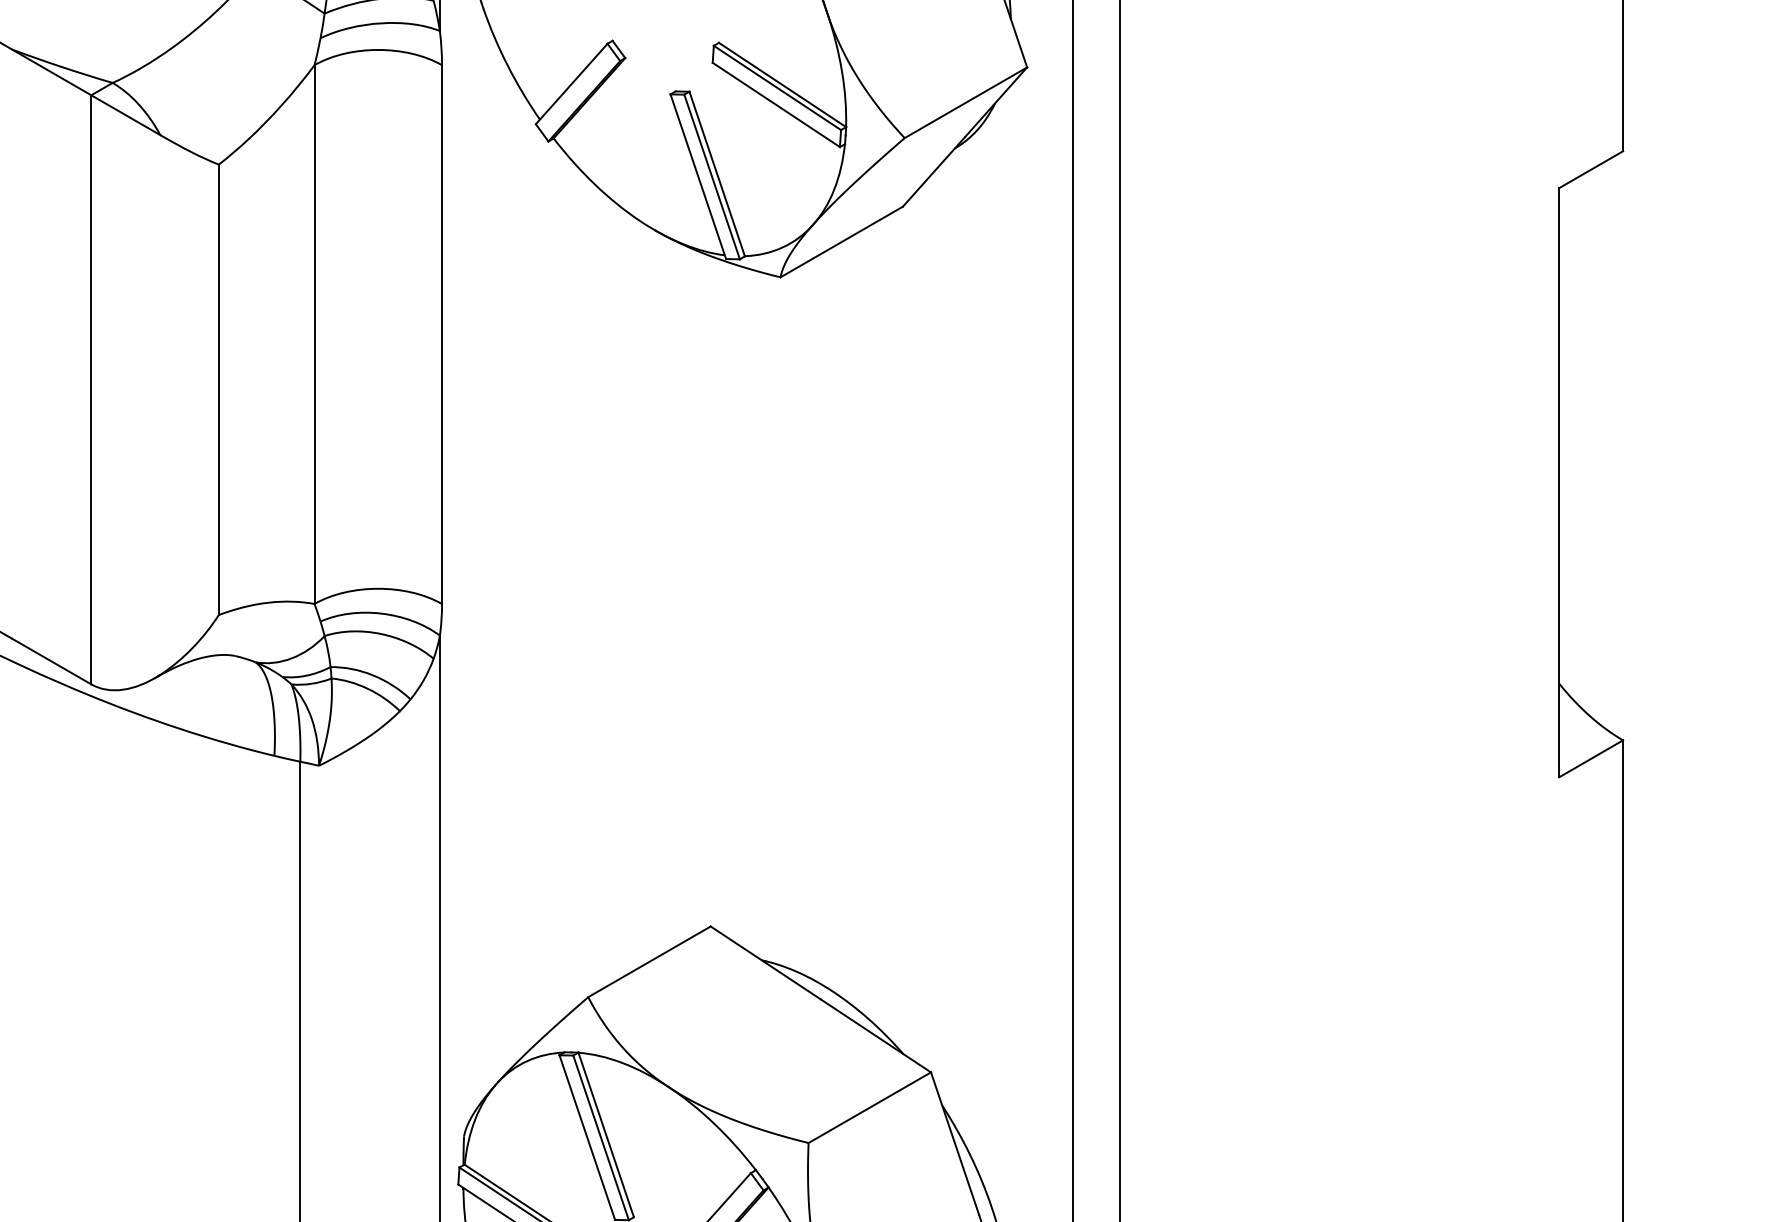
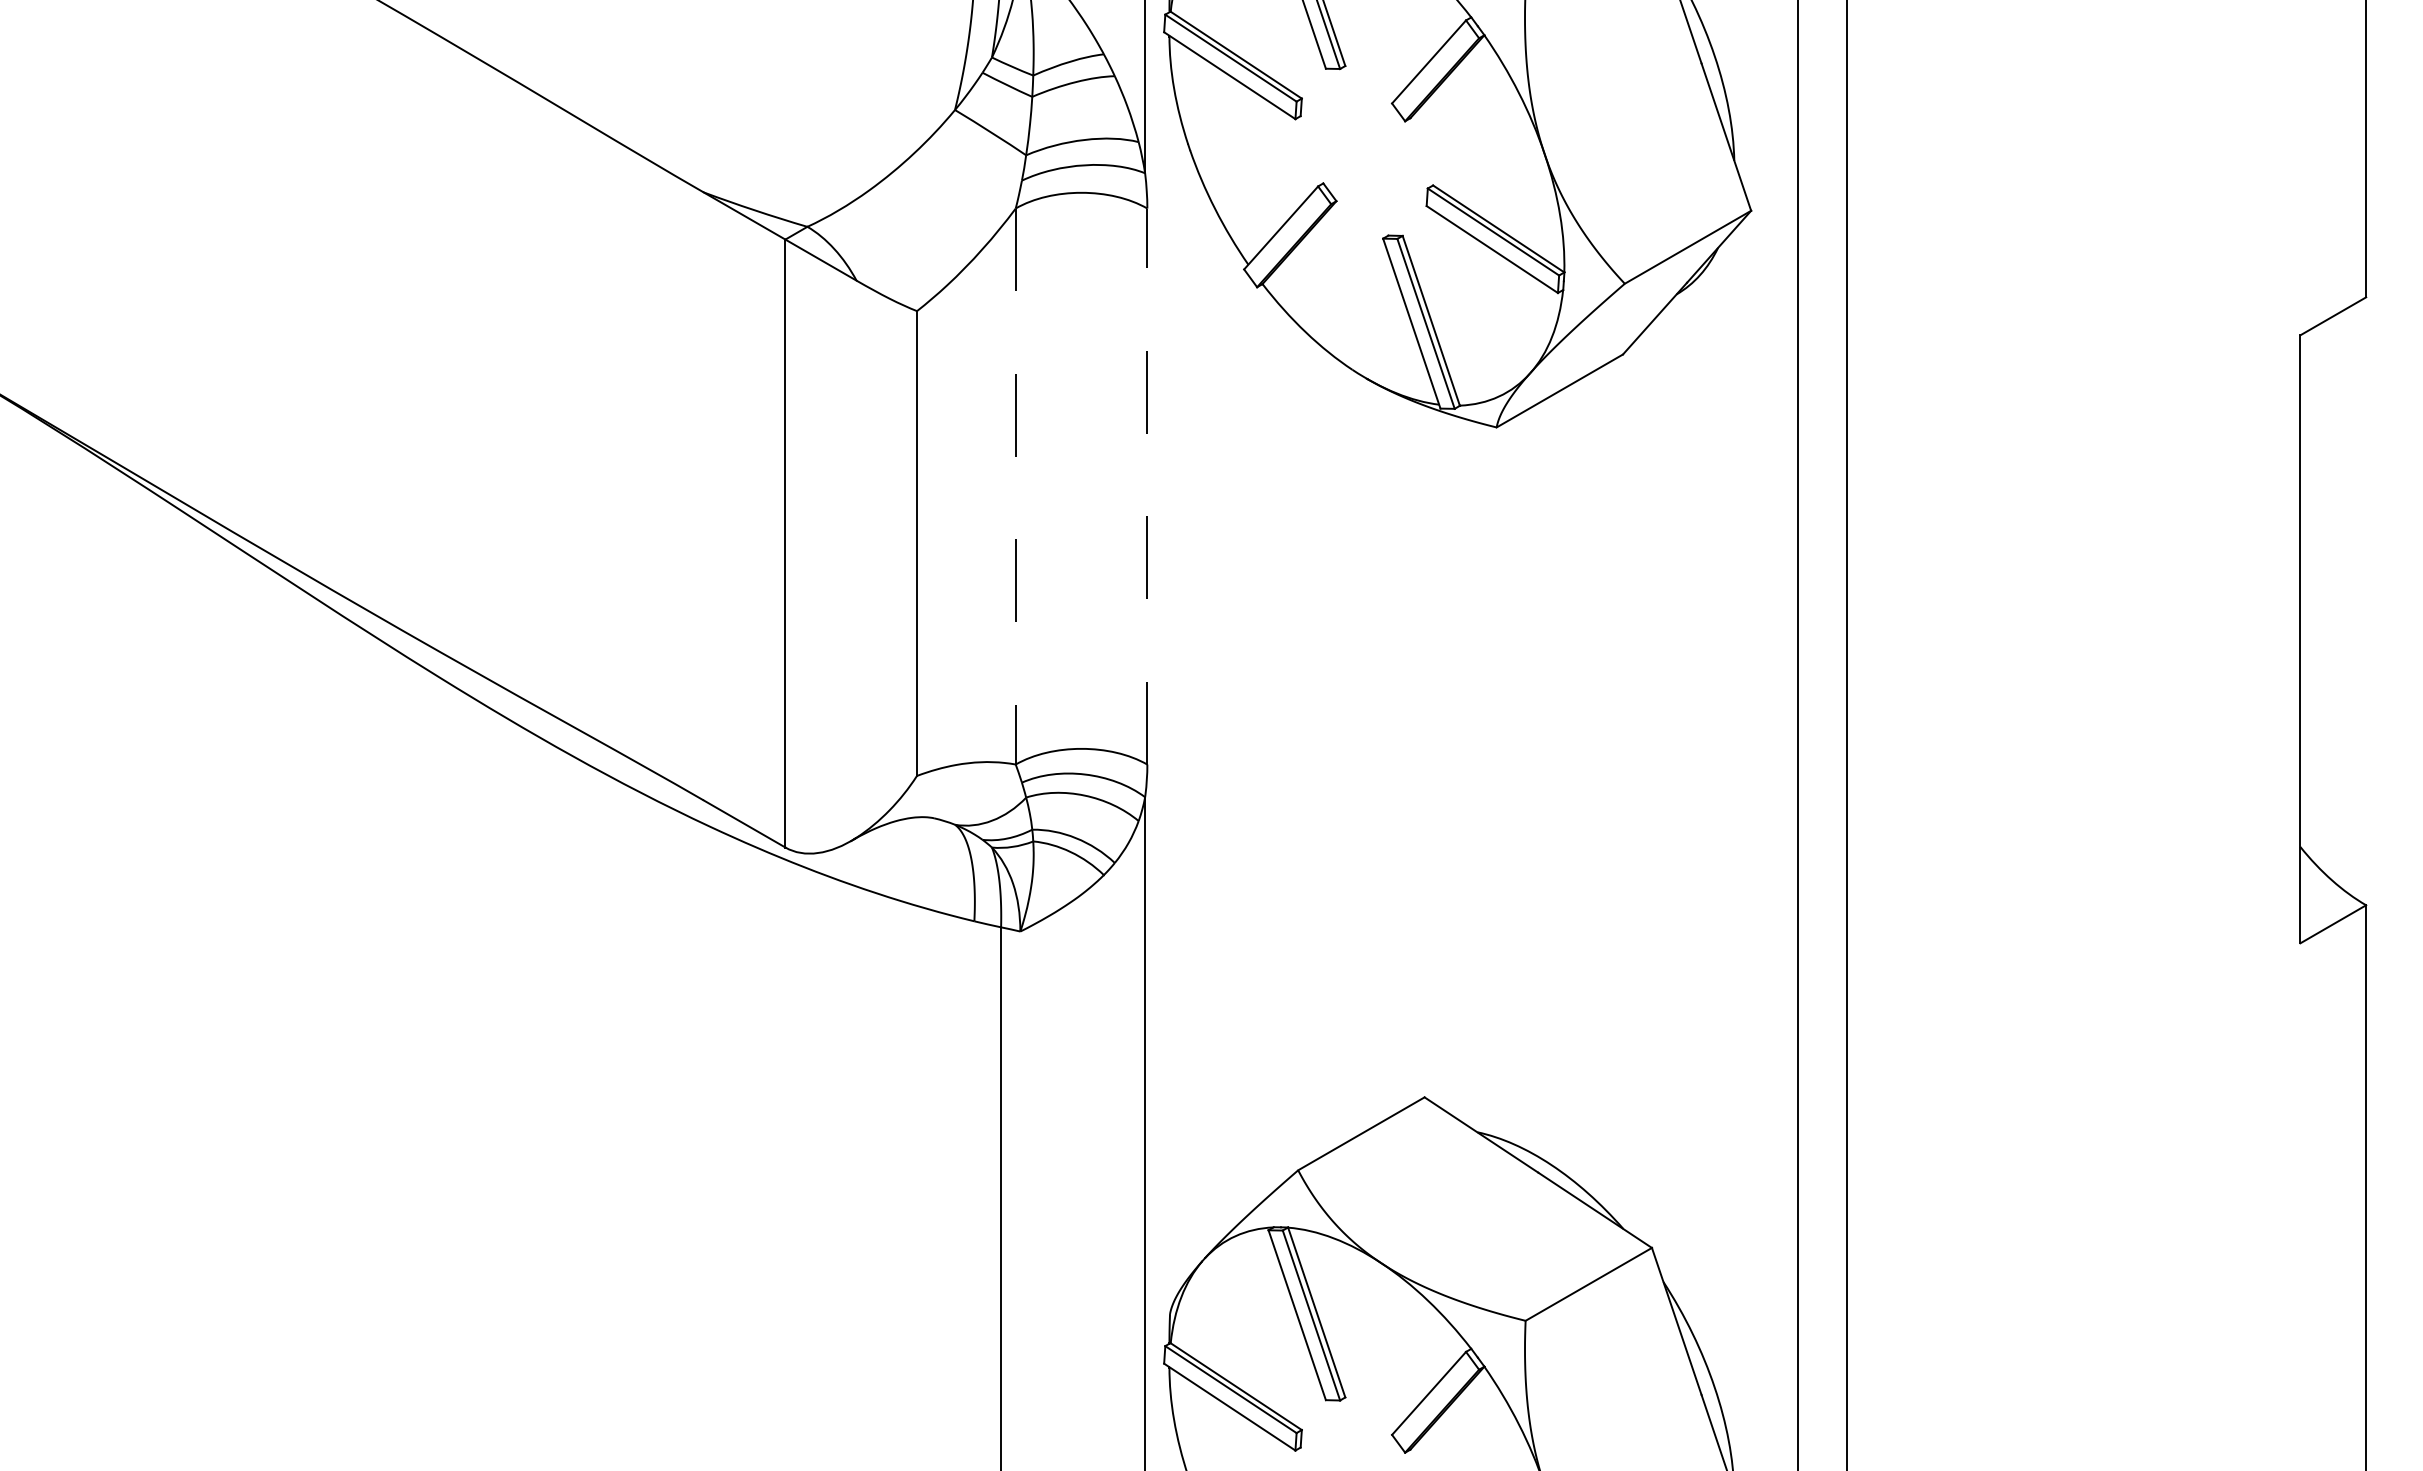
line: (314, 334) -> (1015, 486), solid -> dashed
line: (442, 334) -> (1147, 486), solid -> dashed

